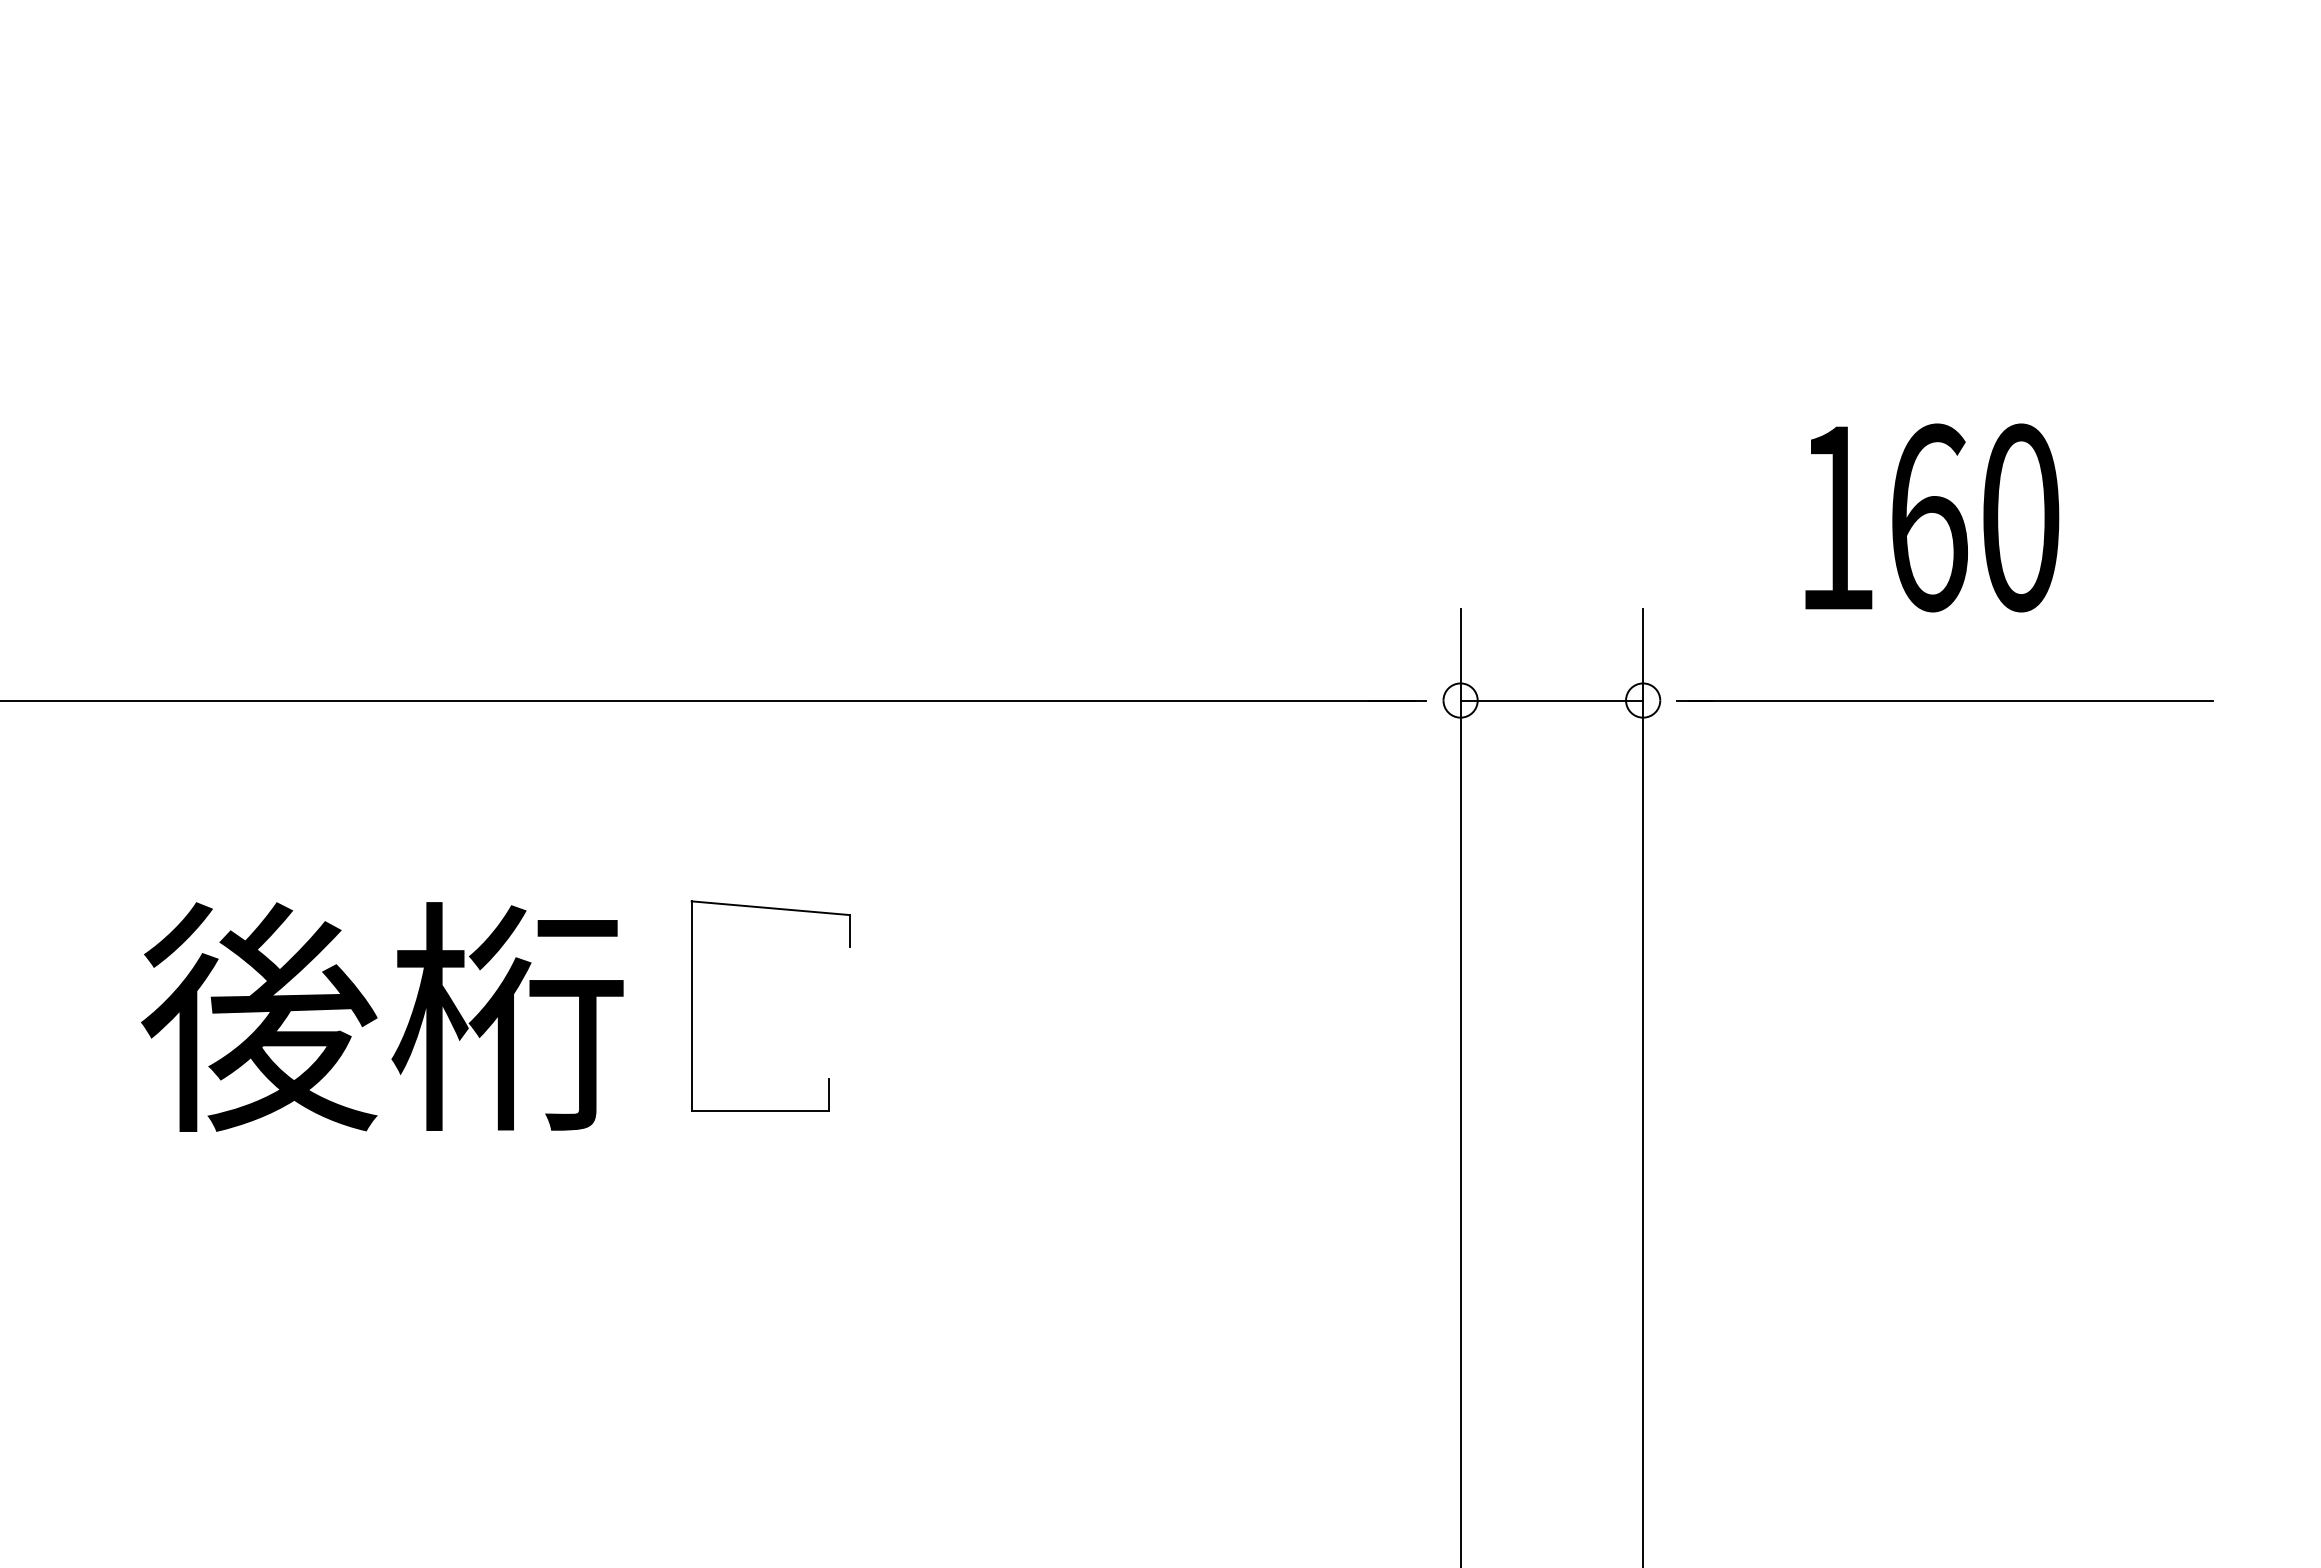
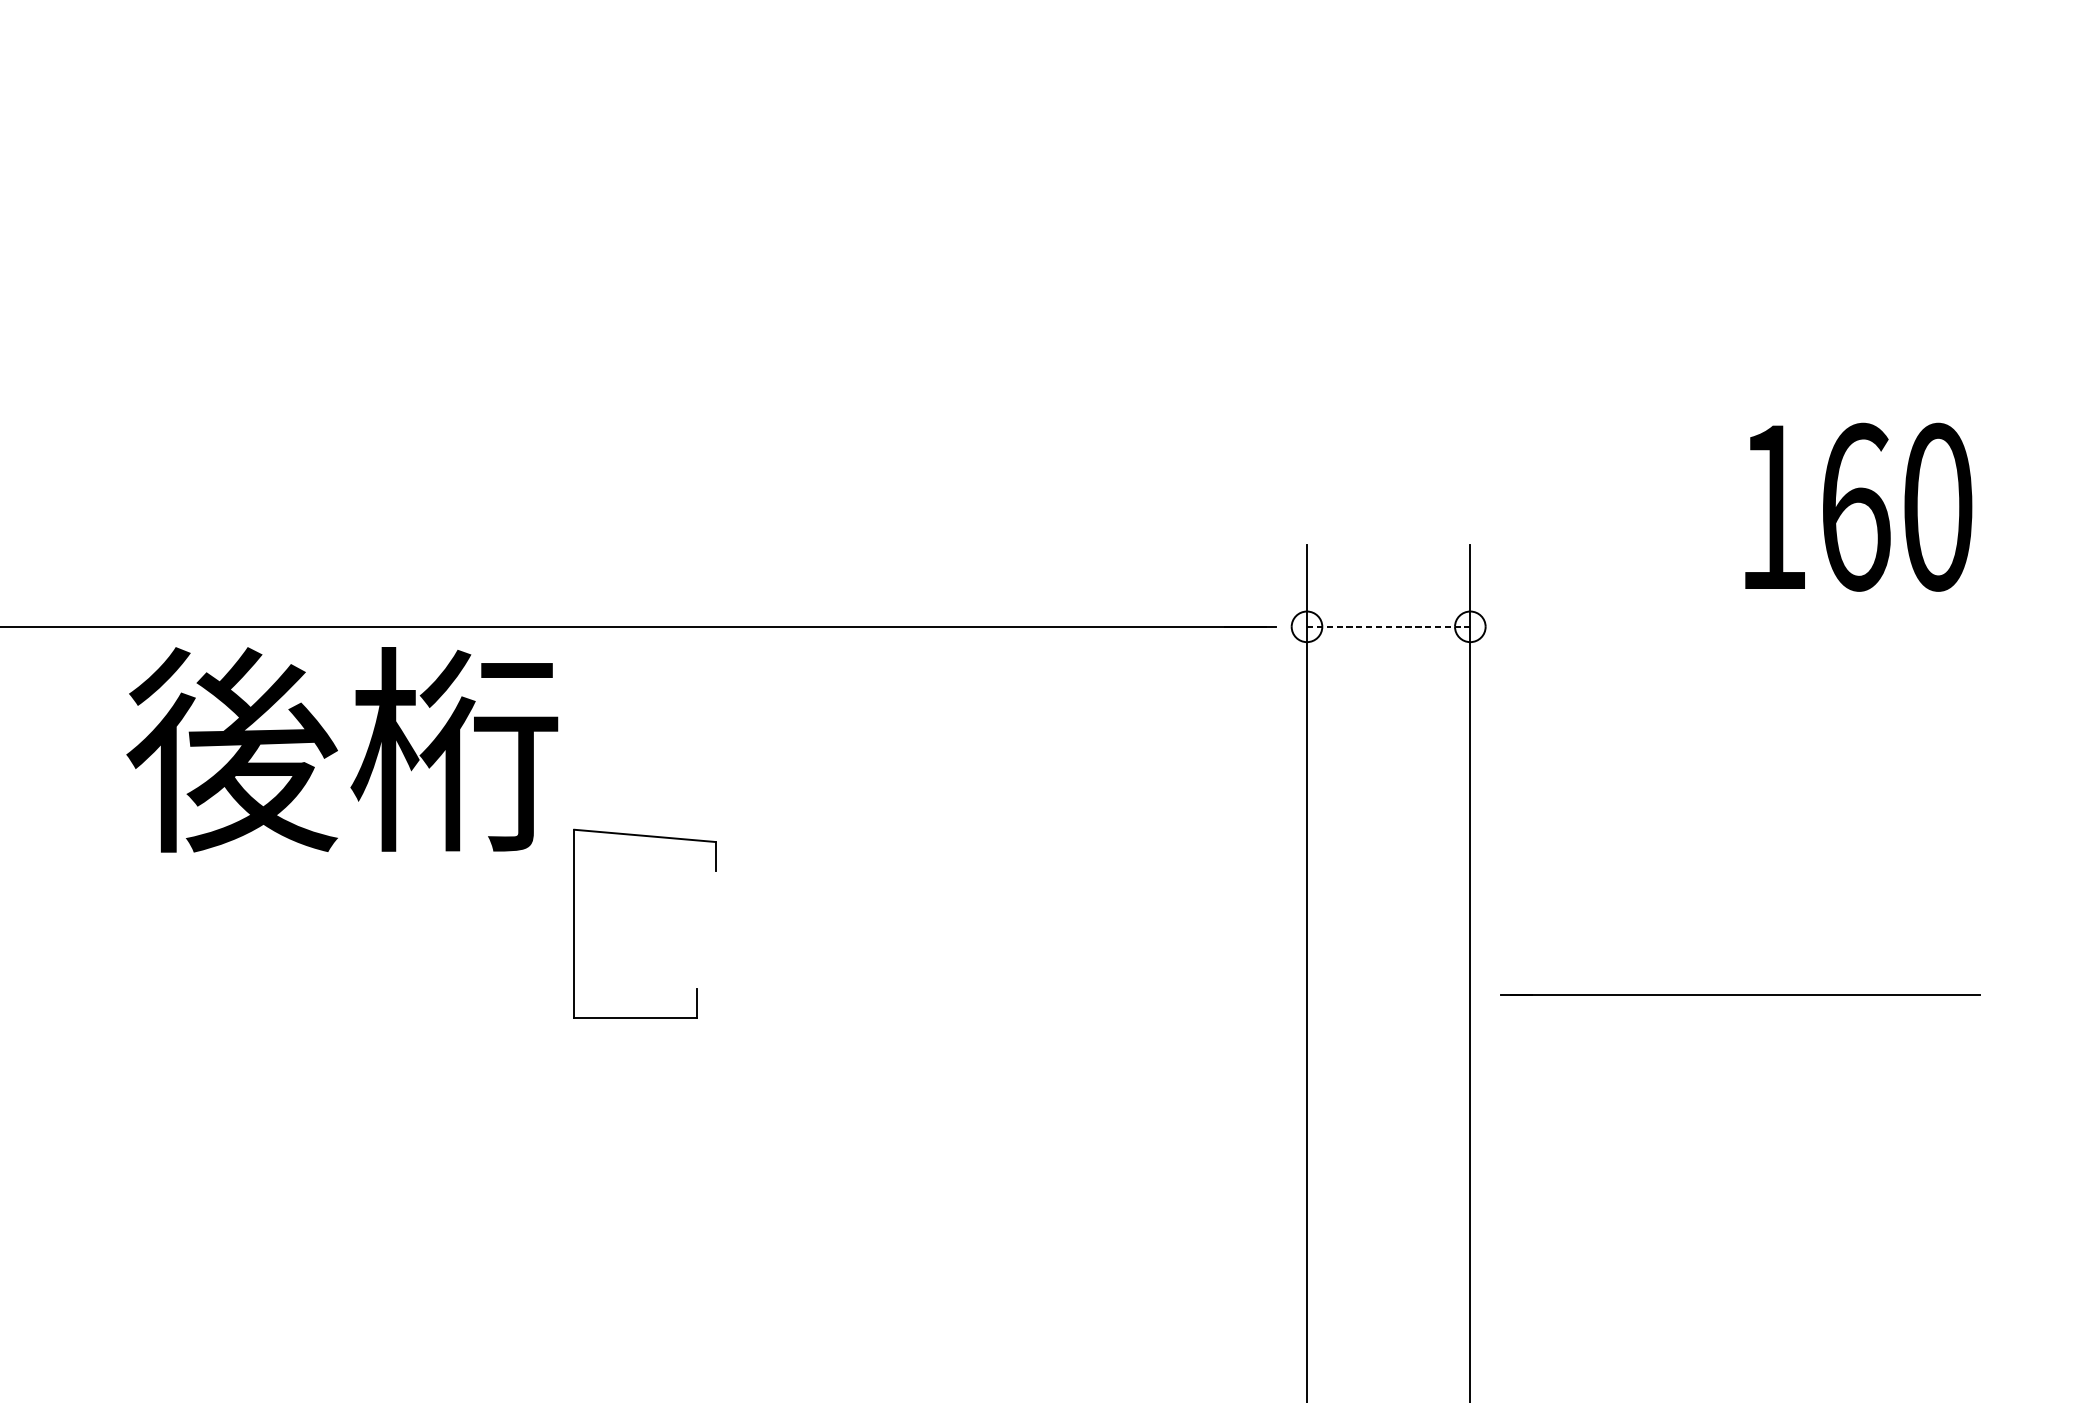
text: (1932, 517) -> (1858, 506), moved
line: (1552, 700) -> (1389, 626), solid -> dashed
line: (1944, 700) -> (1739, 995), moved
part: (692, 1005) -> (575, 922), moved
text: (382, 1016) -> (342, 749), moved

